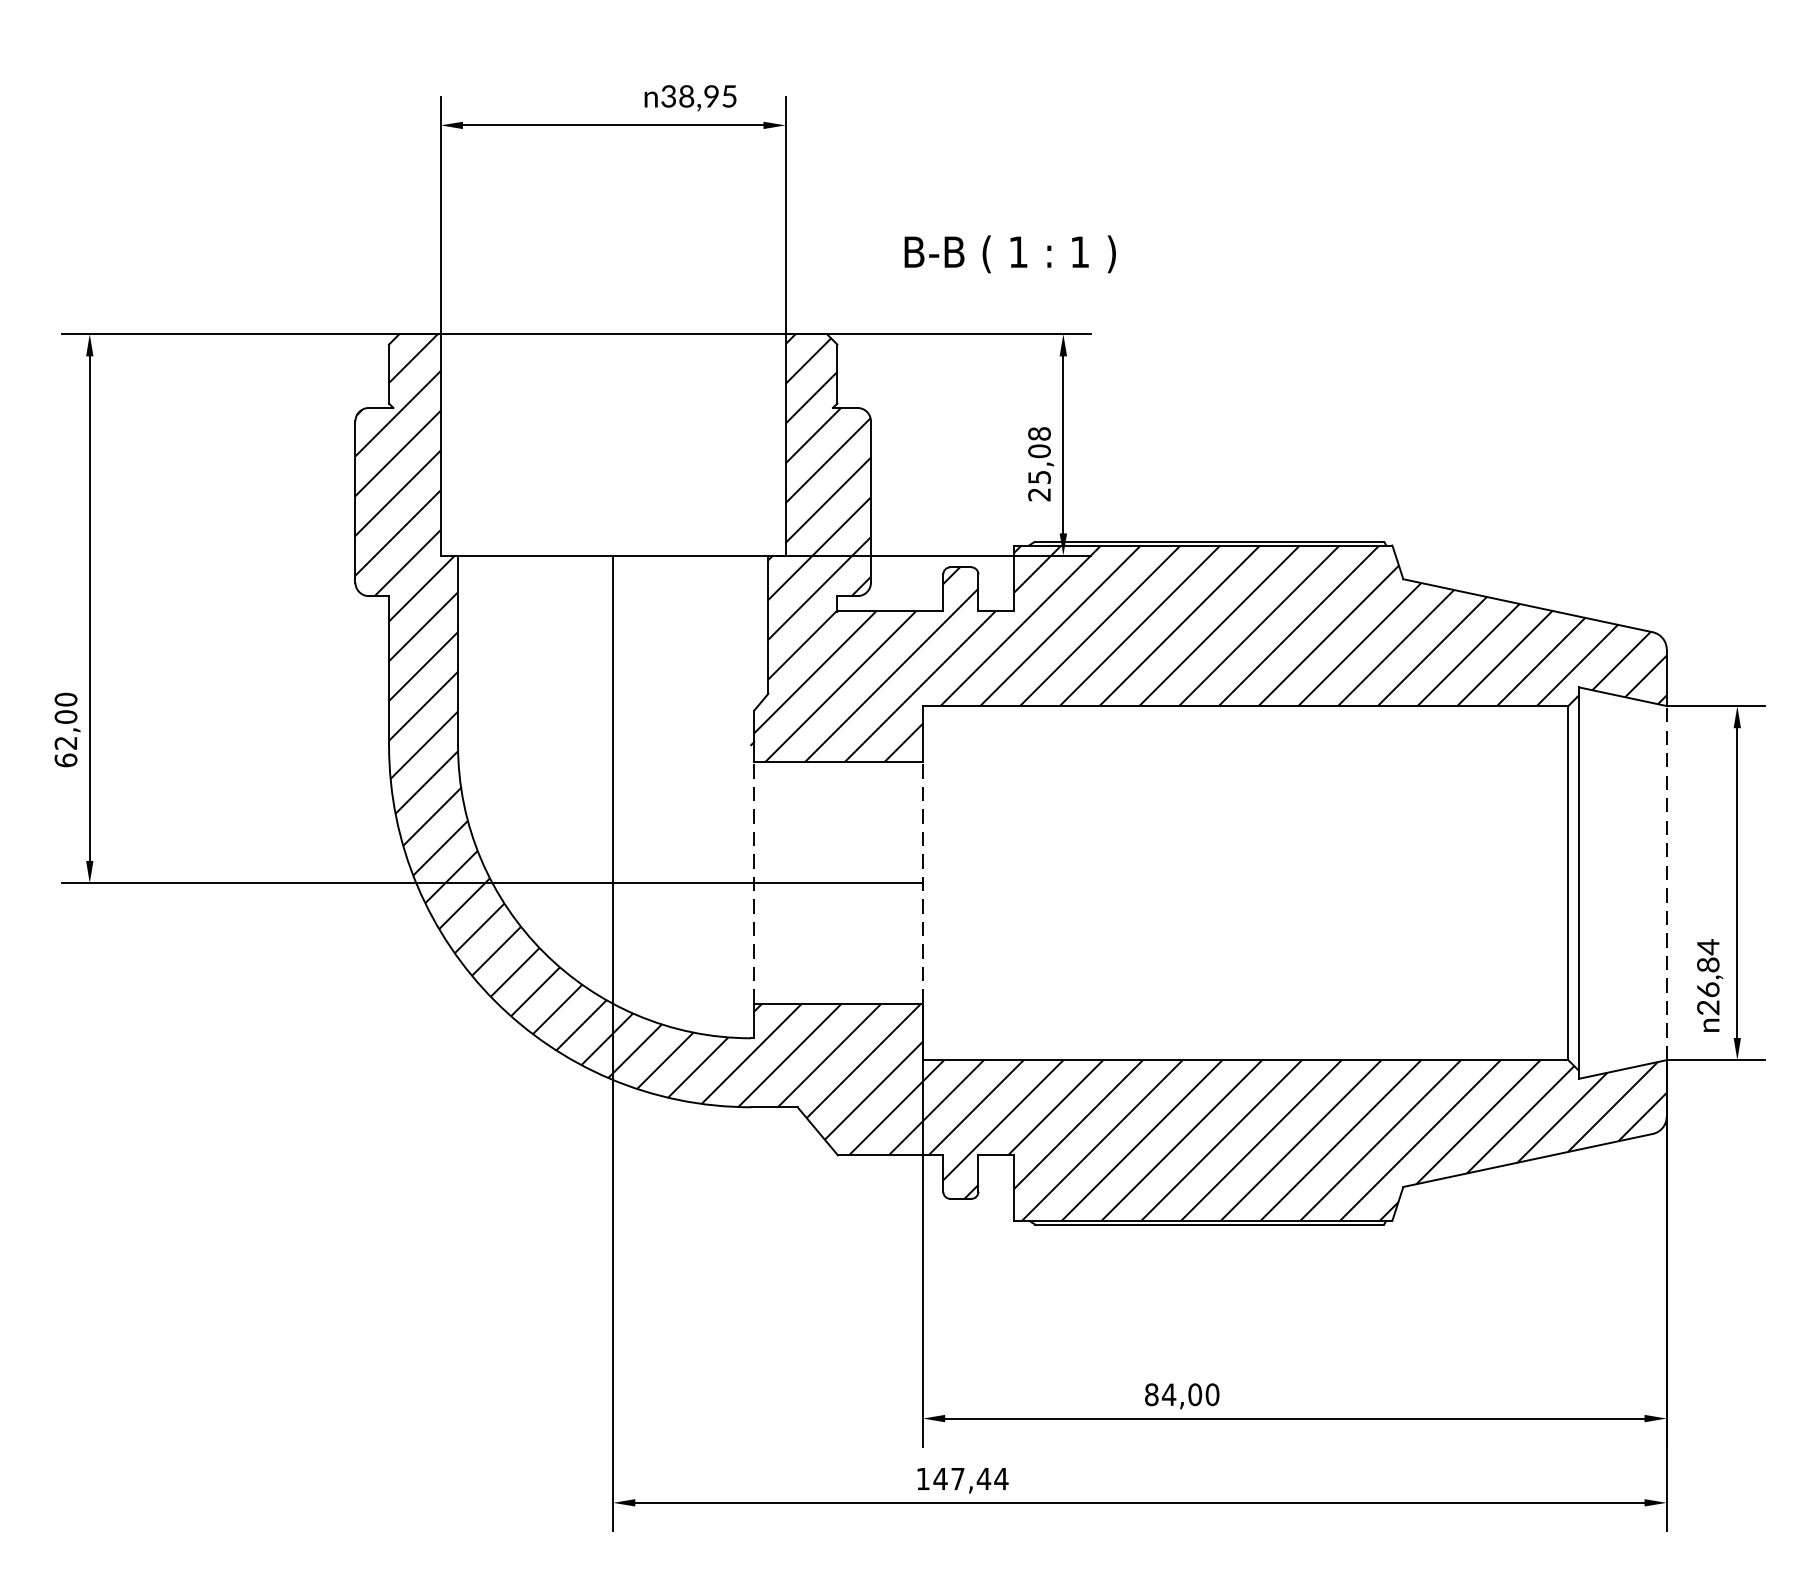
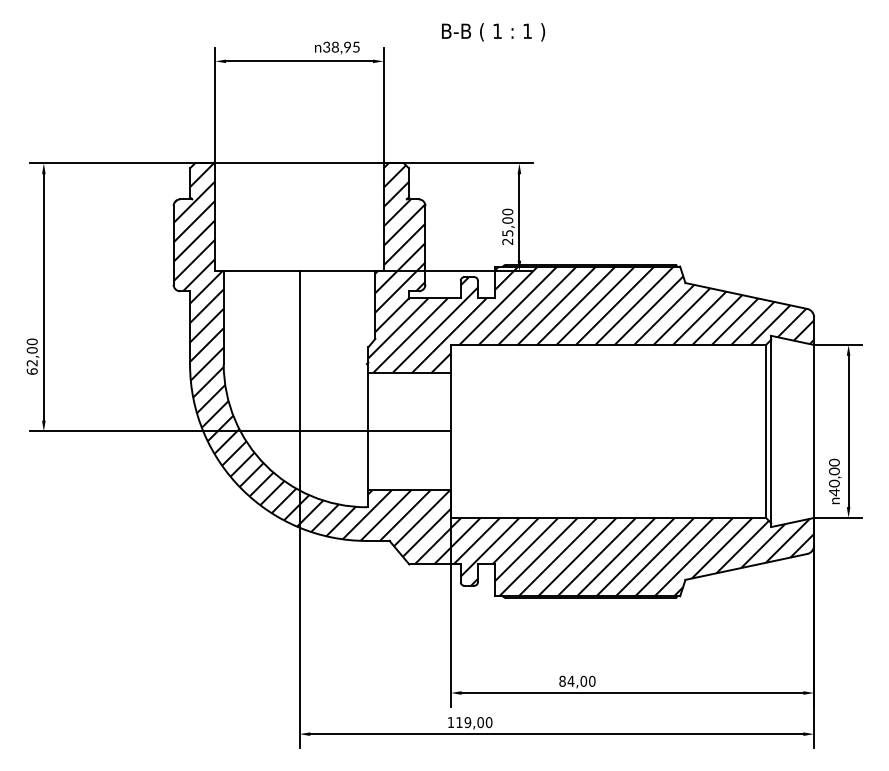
text: (1010, 254) -> (493, 32), moved
text: (1038, 432) -> (507, 211), 25,08 -> 25,00
line: (1667, 881) -> (814, 430), dashed -> solid
line: (754, 883) -> (368, 431), dashed -> solid
line: (922, 883) -> (450, 431), dashed -> solid
text: (1708, 977) -> (834, 477), 26,84 -> 40,00
text: (969, 1478) -> (473, 722), 147,44 -> 119,00

